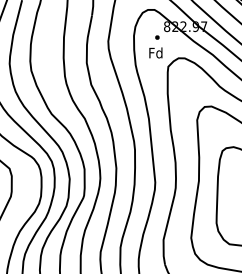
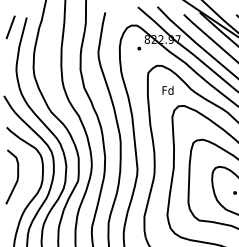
text: (155, 53) -> (167, 90), moved

